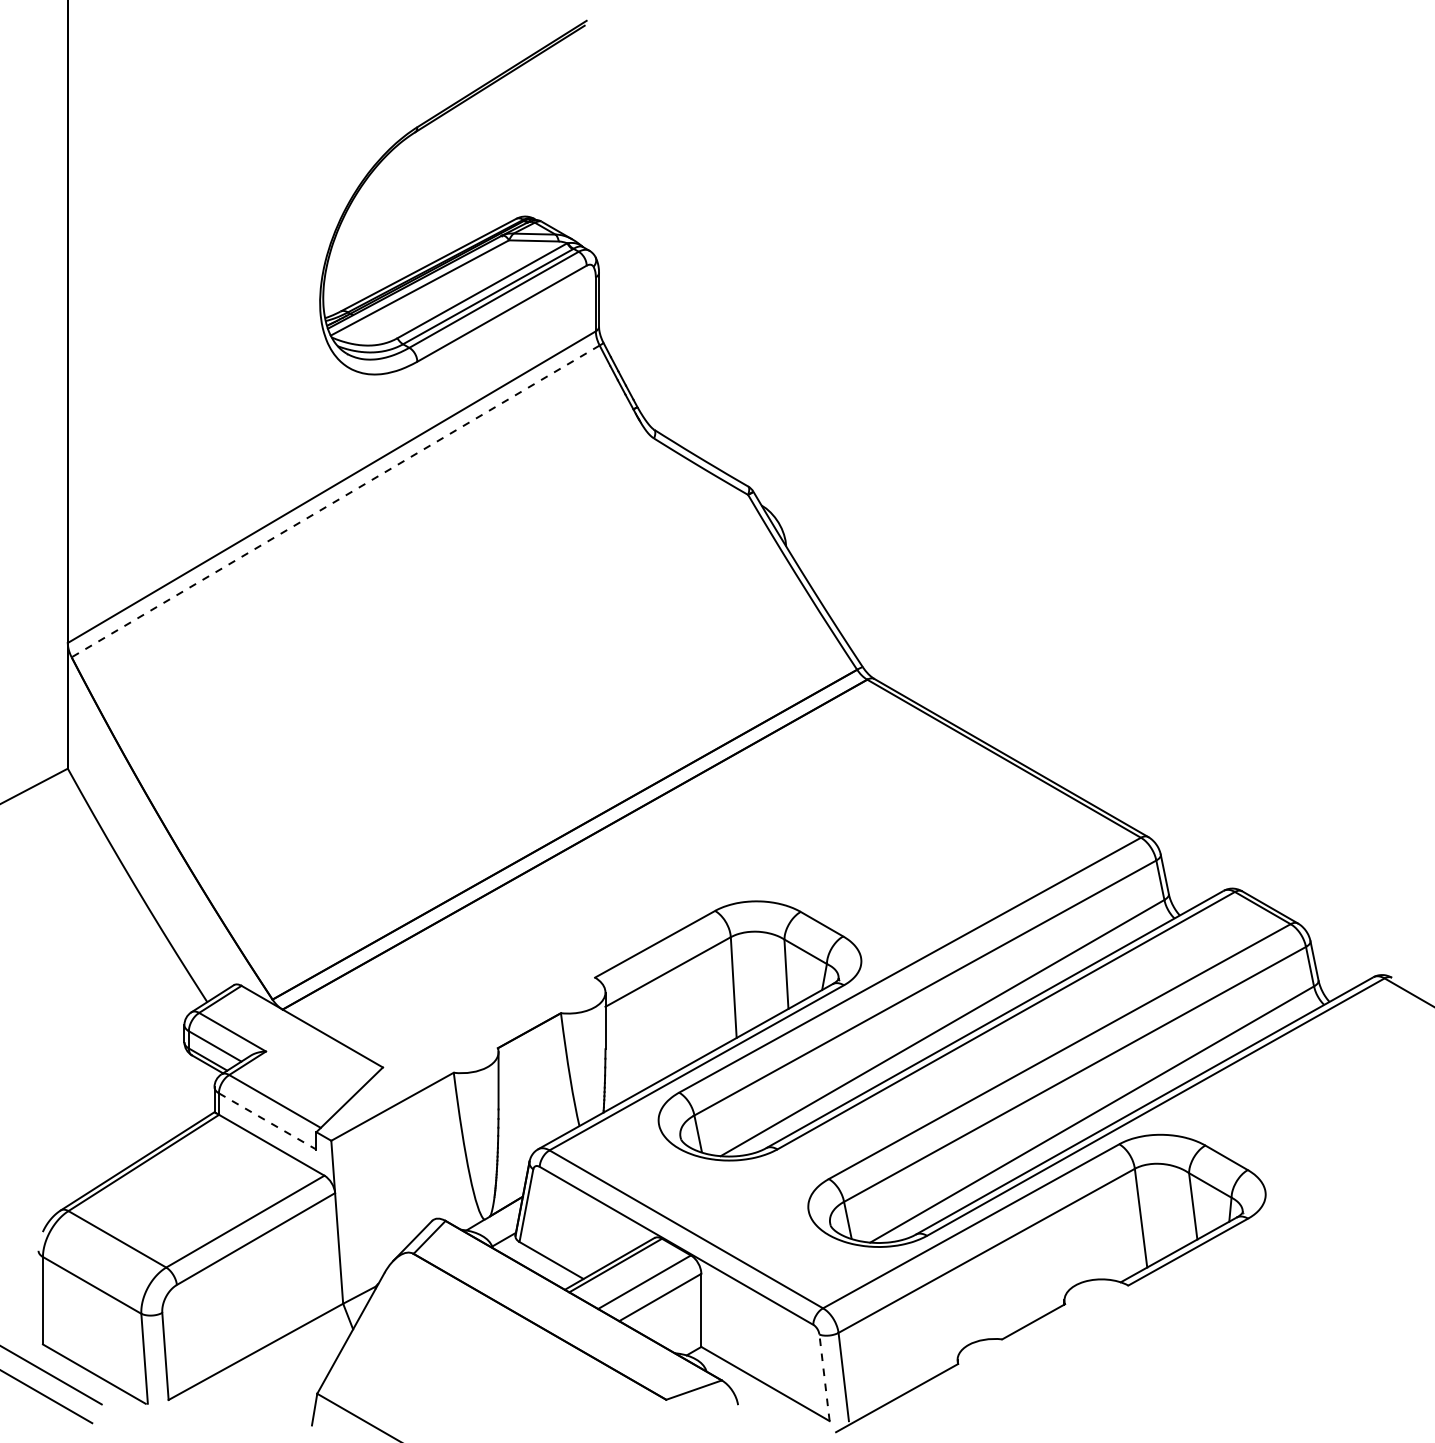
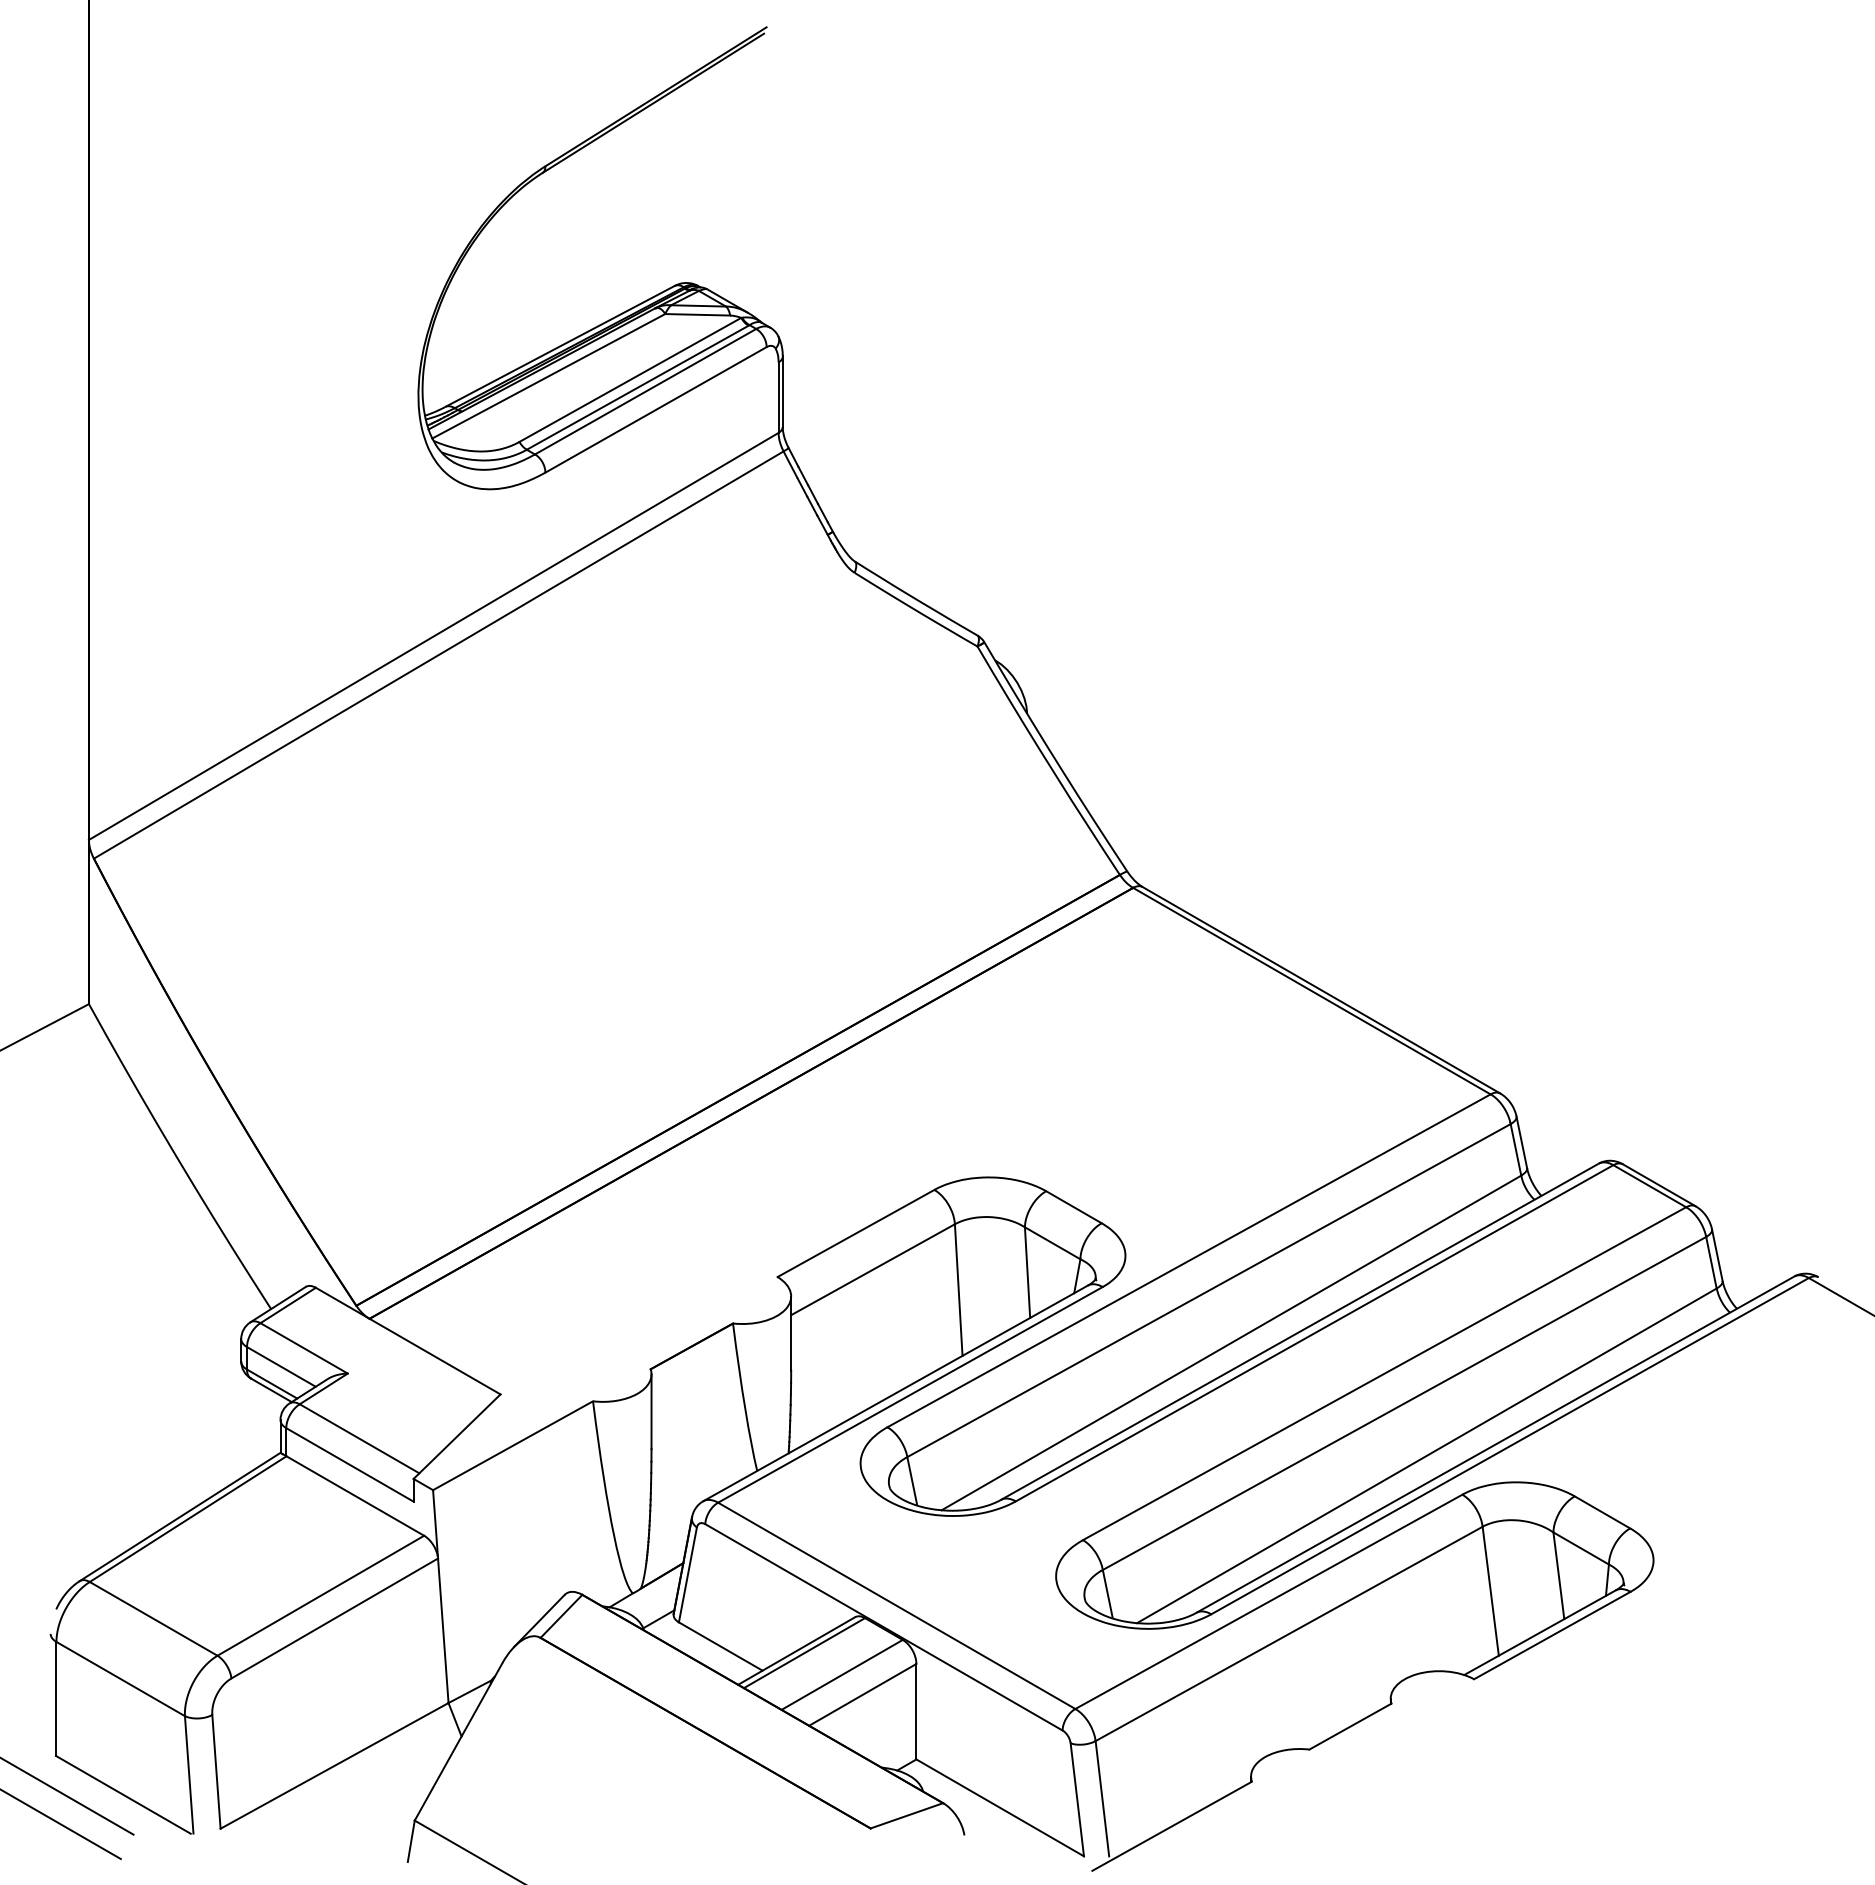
line: (335, 501) -> (438, 655), dashed -> solid
line: (267, 1121) -> (349, 1464), dashed -> solid
line: (824, 1377) -> (1077, 1799), dashed -> solid

